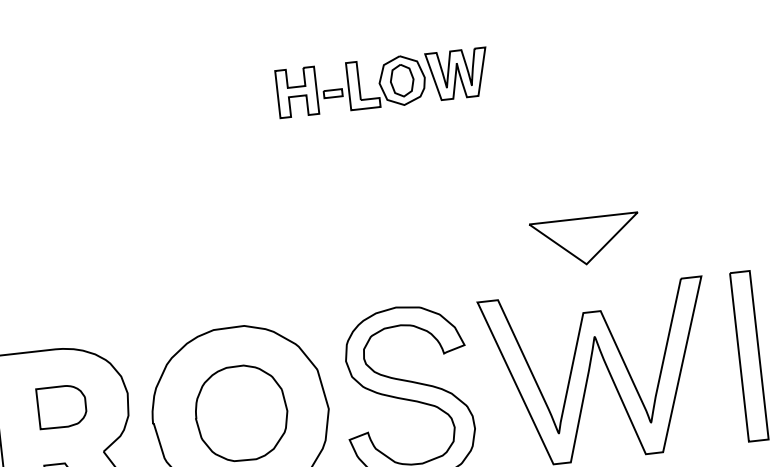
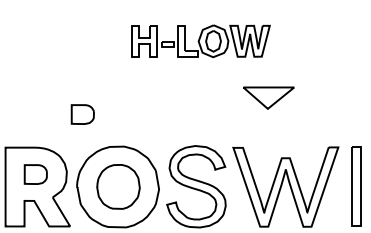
part: (383, 83) -> (201, 41), size x1.4
part: (585, 239) -> (268, 97), moved
part: (147, 267) -> (82, 114), added

